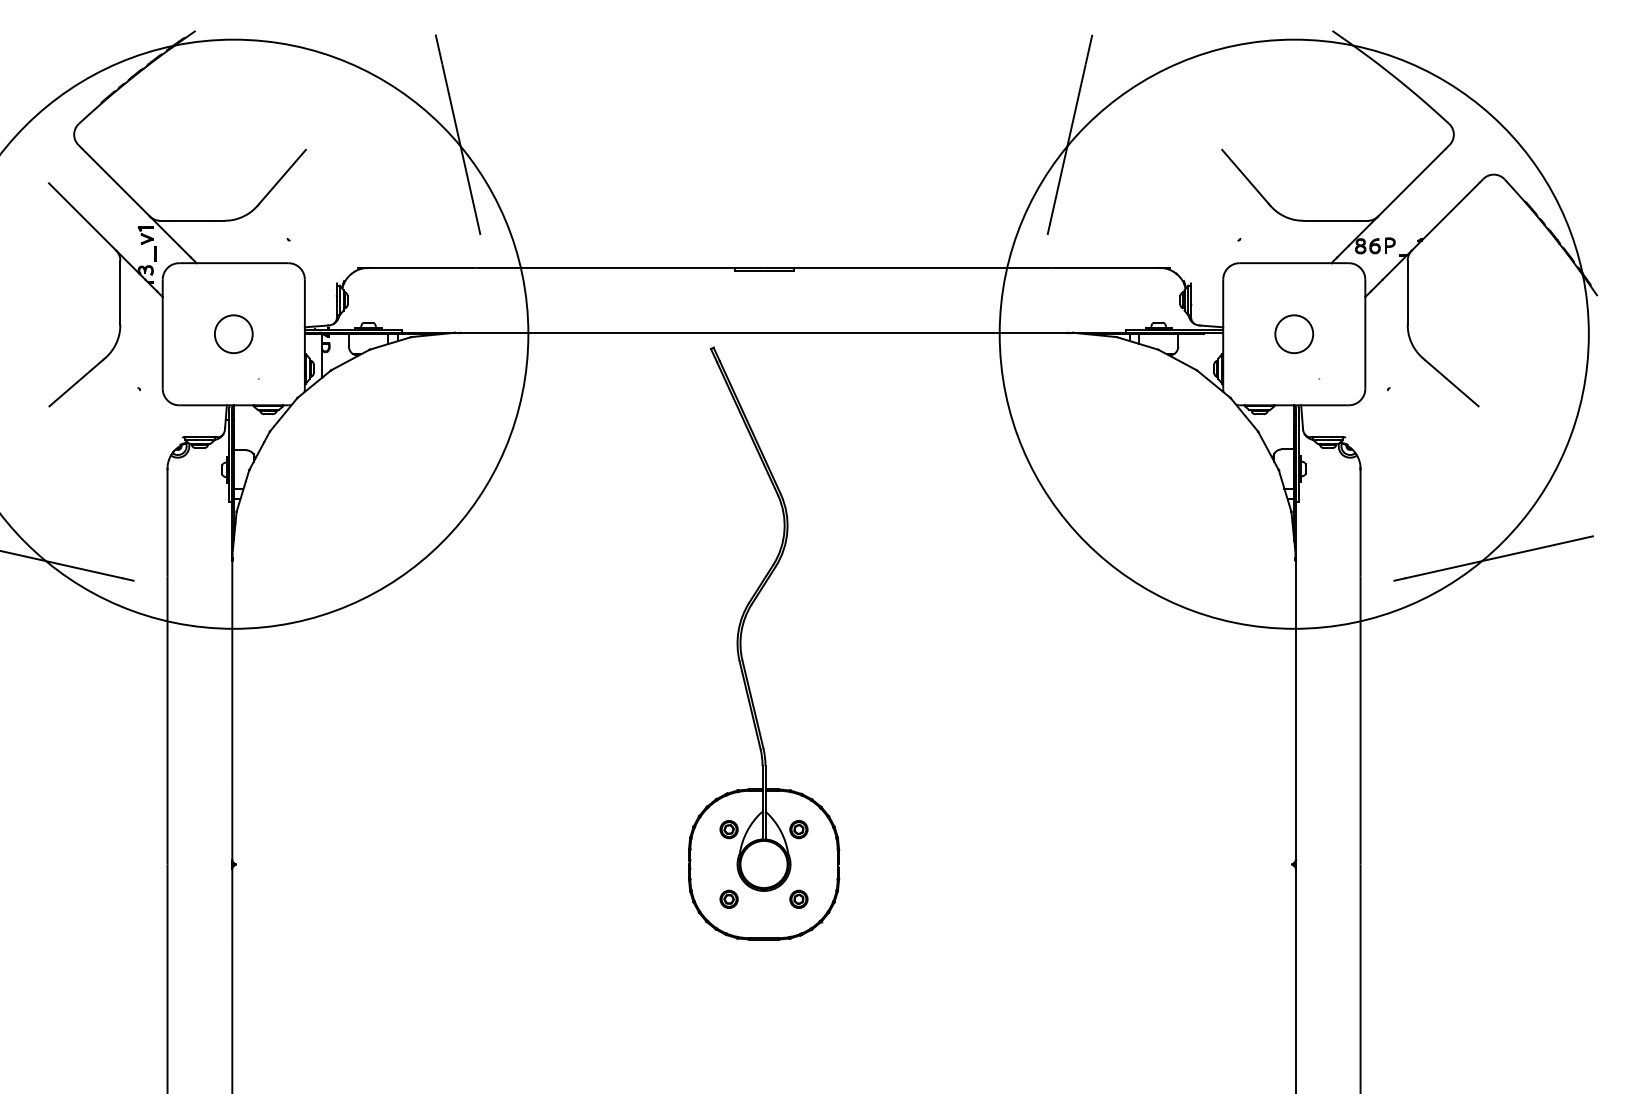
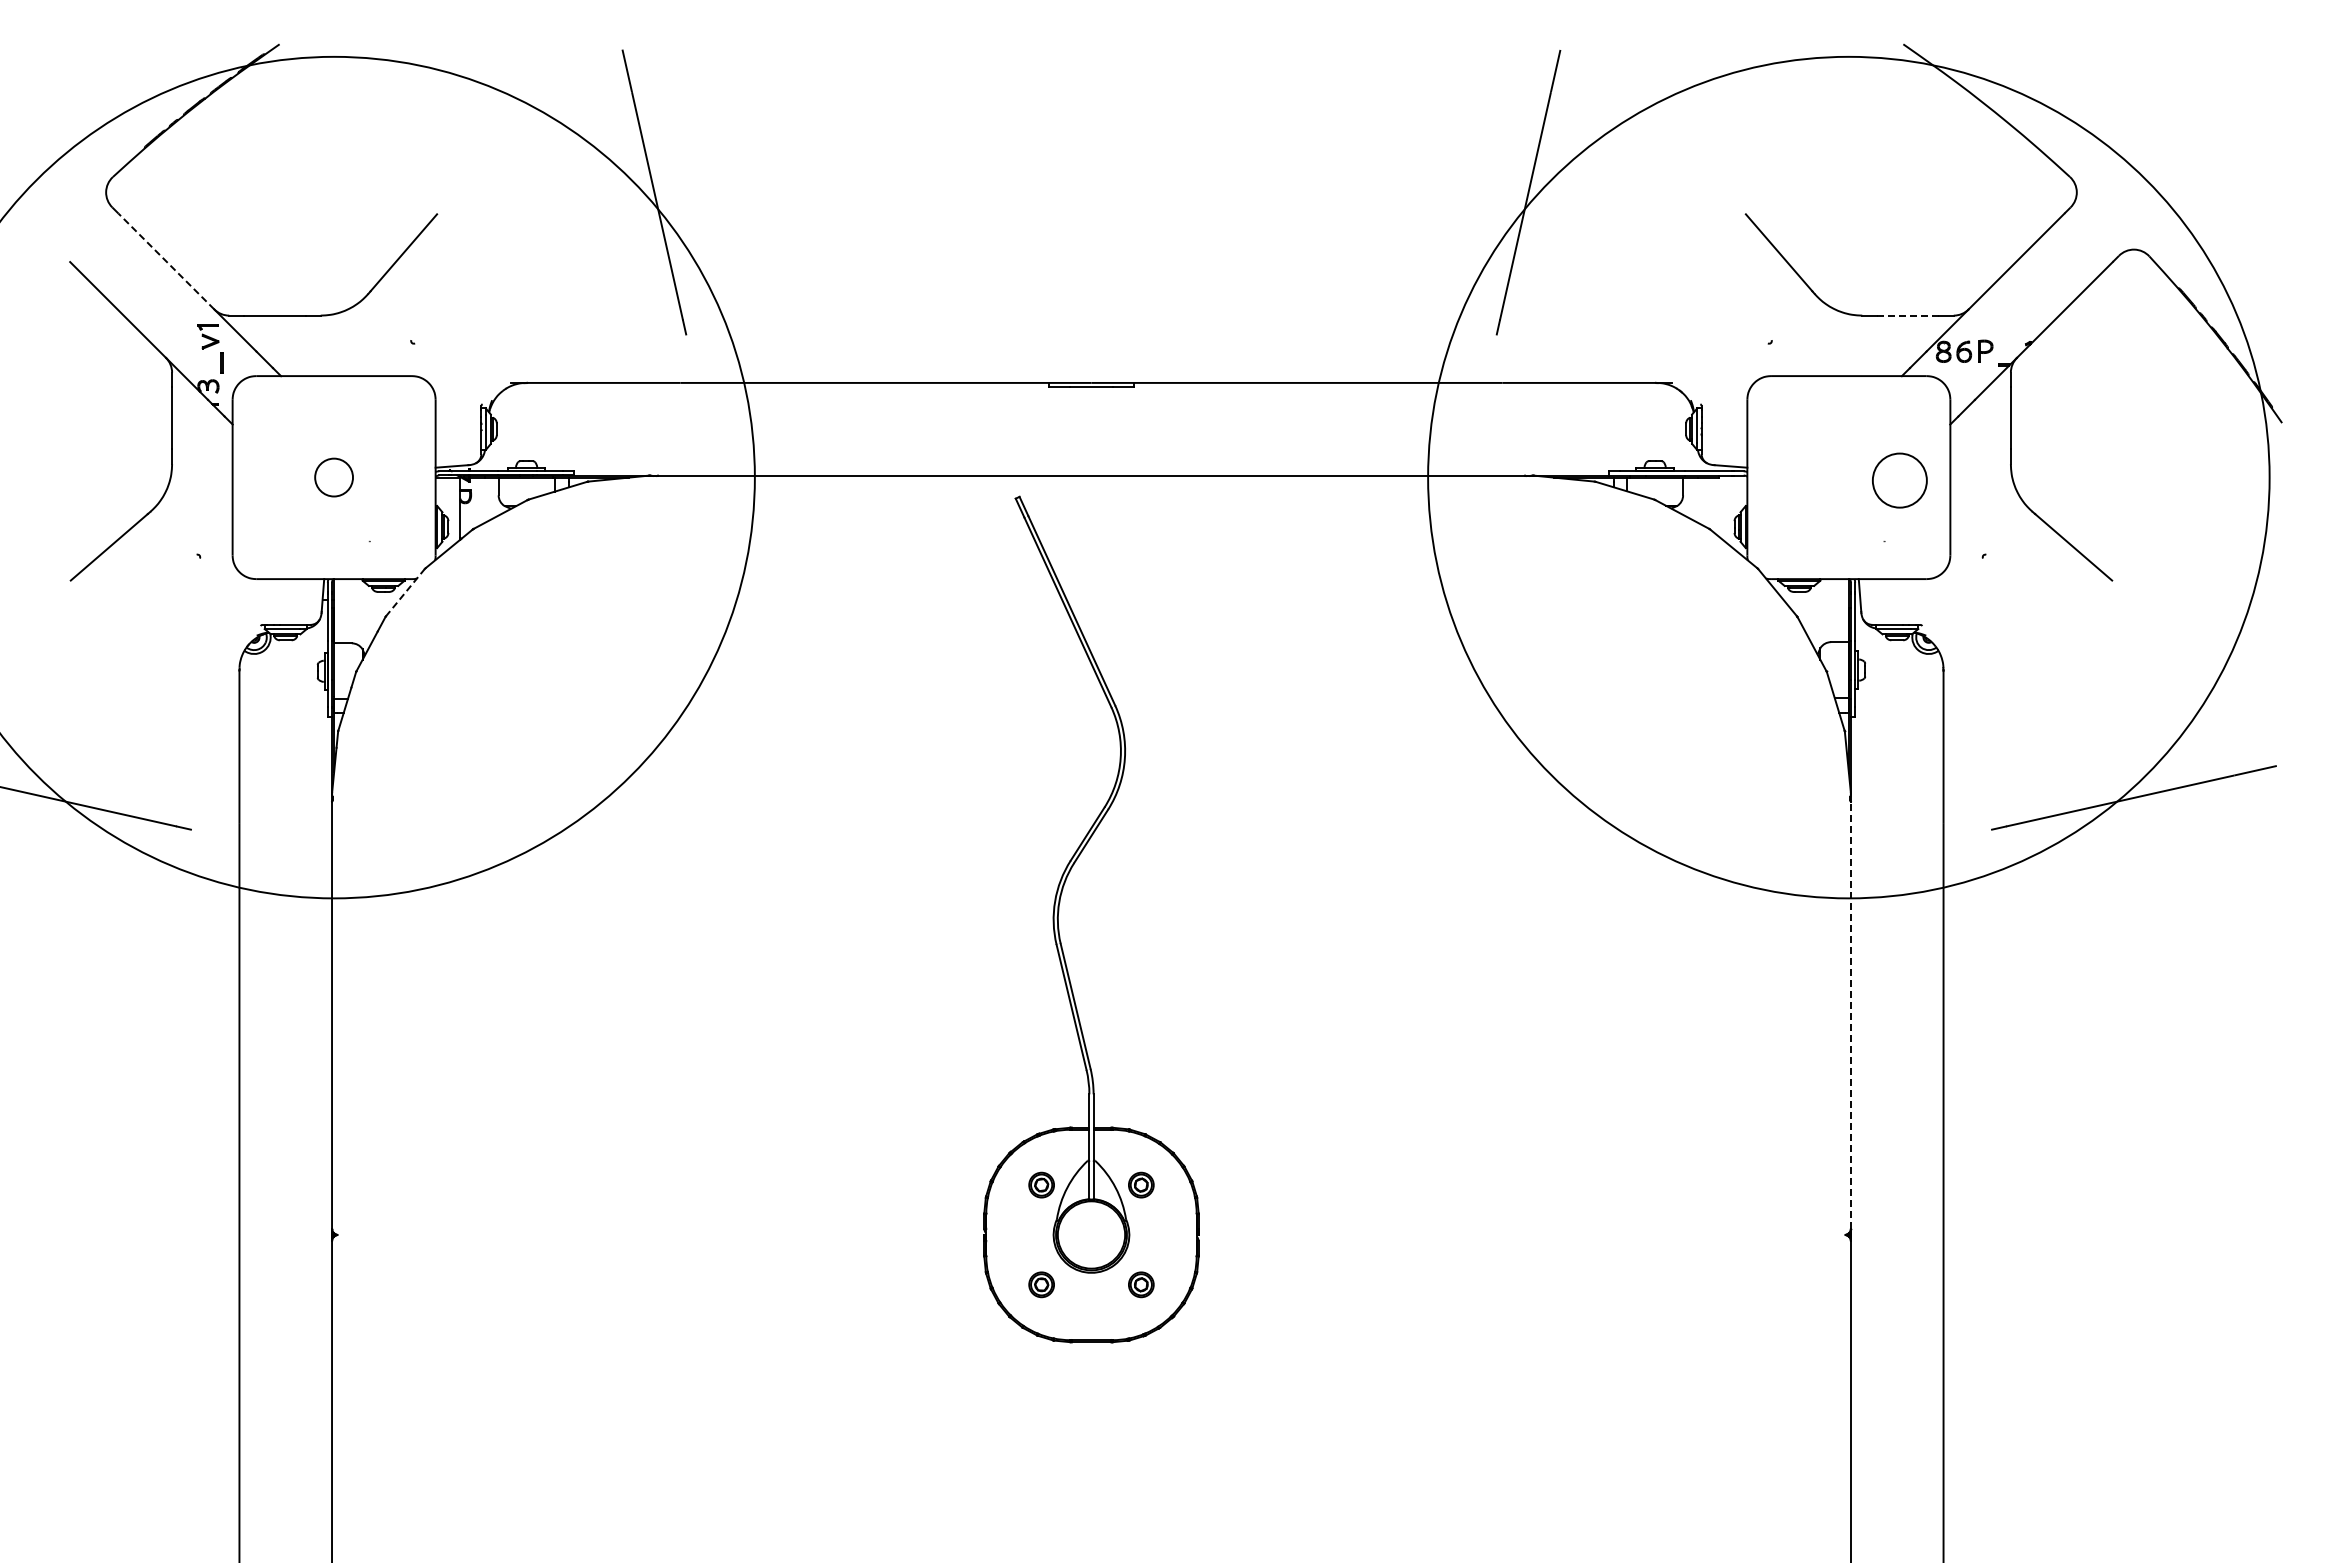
line: (116, 182) -> (166, 261), solid -> dashed
line: (1336, 220) -> (1908, 315), solid -> dashed
circle: (233, 334) -> (333, 477), size x0.7
circle: (1294, 334) -> (1899, 480), moved
line: (283, 414) -> (405, 592), solid -> dashed
line: (1295, 710) -> (1850, 1015), solid -> dashed

